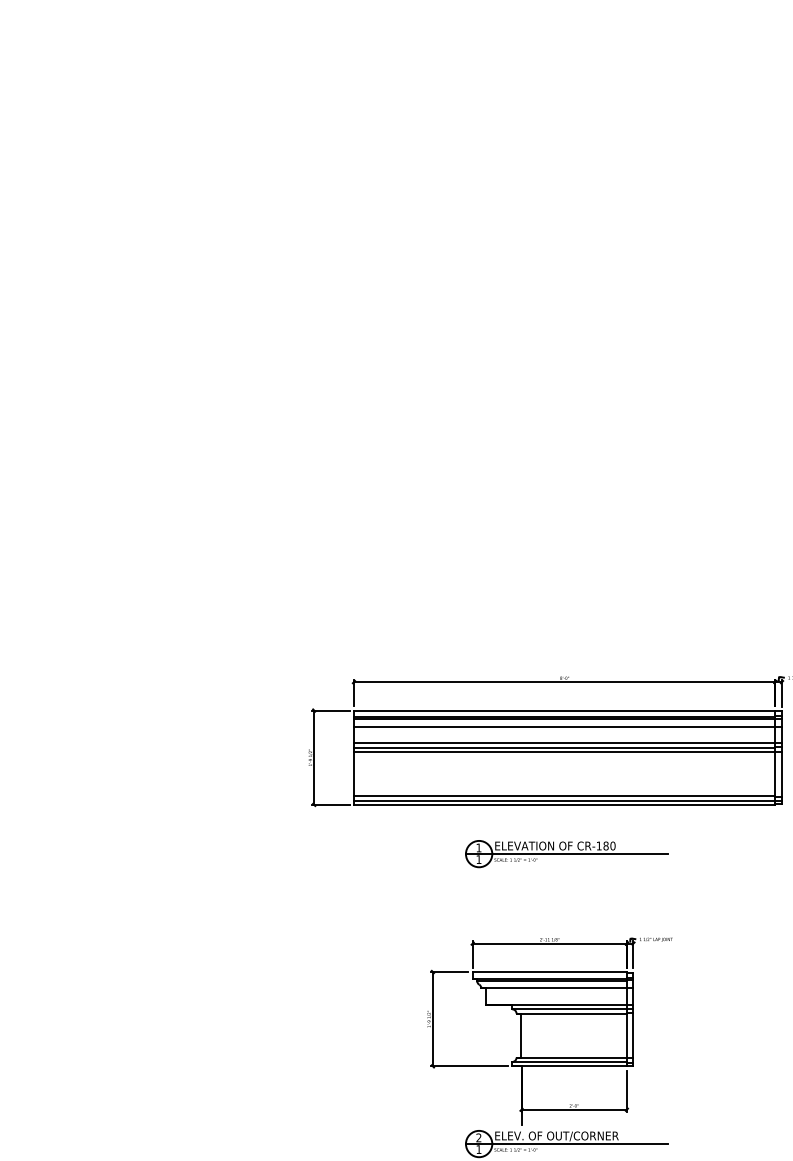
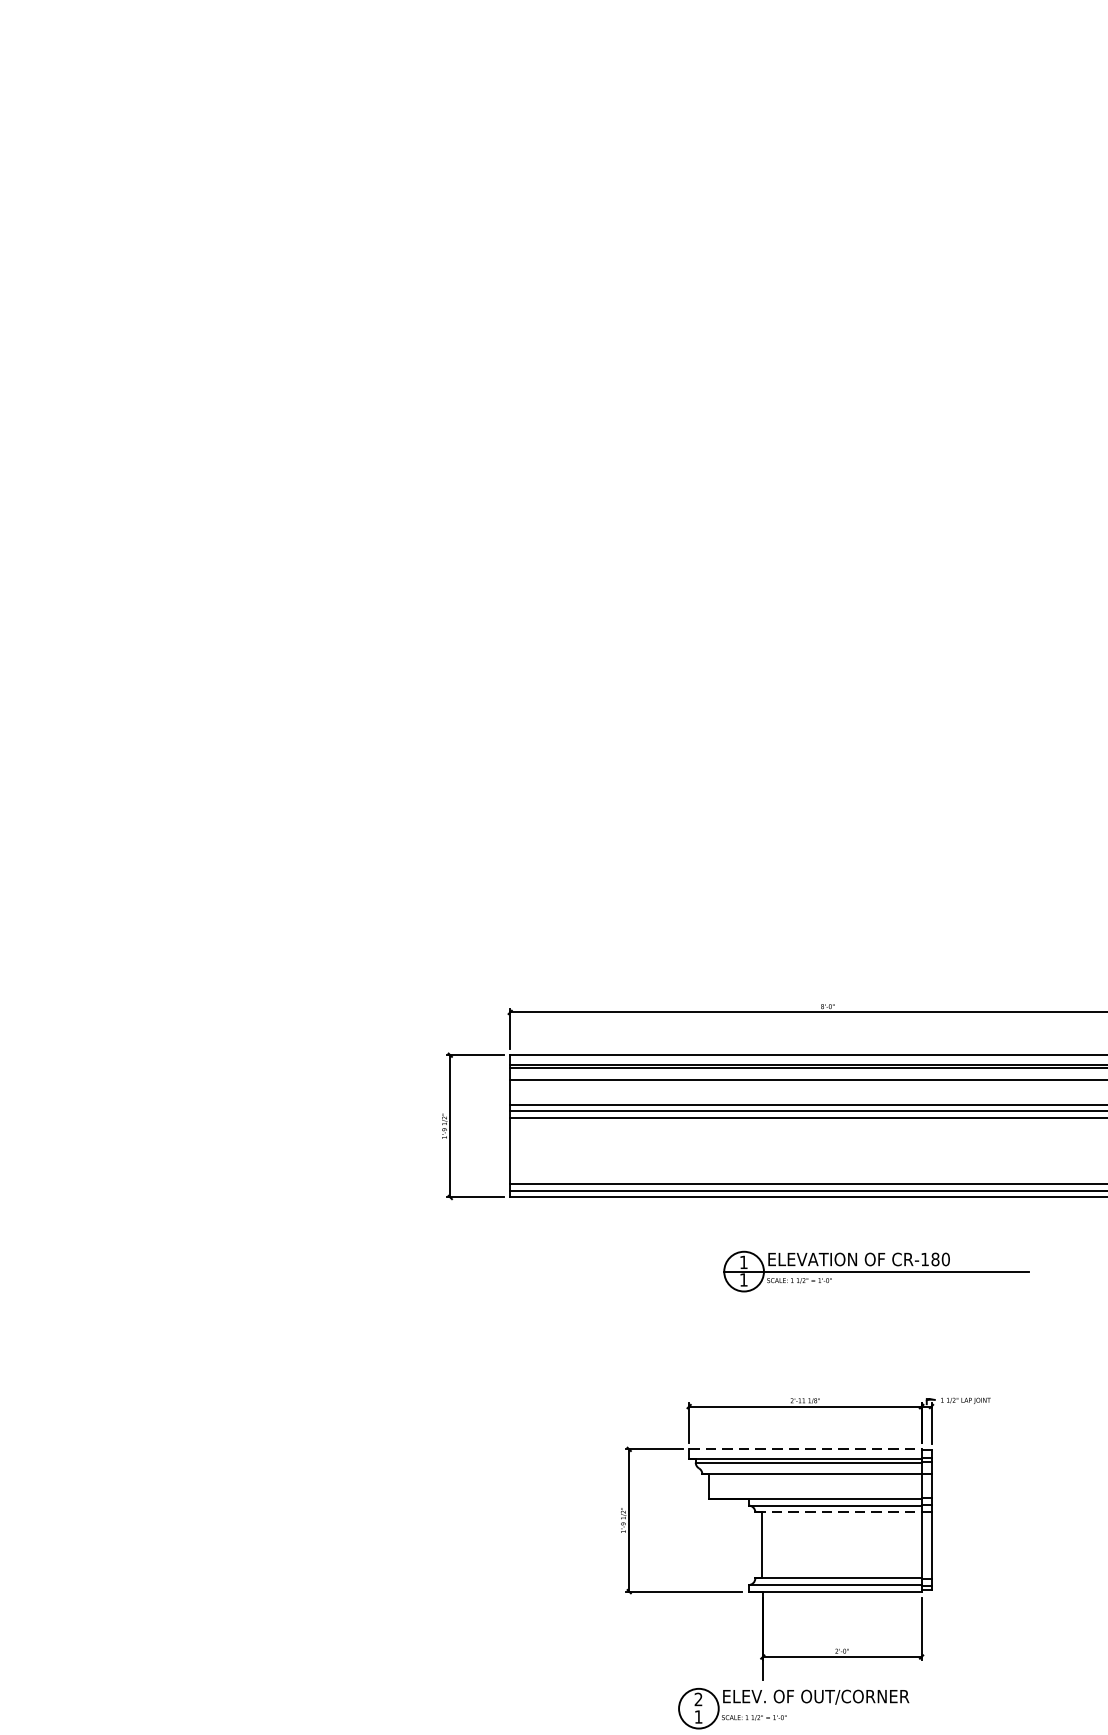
part: (566, 854) -> (875, 1272), moved
line: (550, 971) -> (806, 1448), solid -> dashed
line: (572, 1013) -> (839, 1511), solid -> dashed
line: (566, 1144) -> (830, 1709), removed

